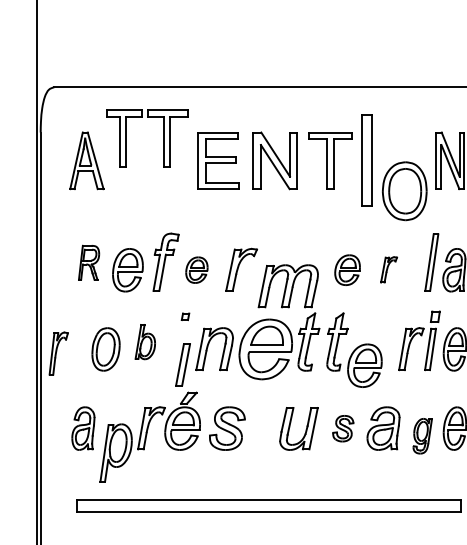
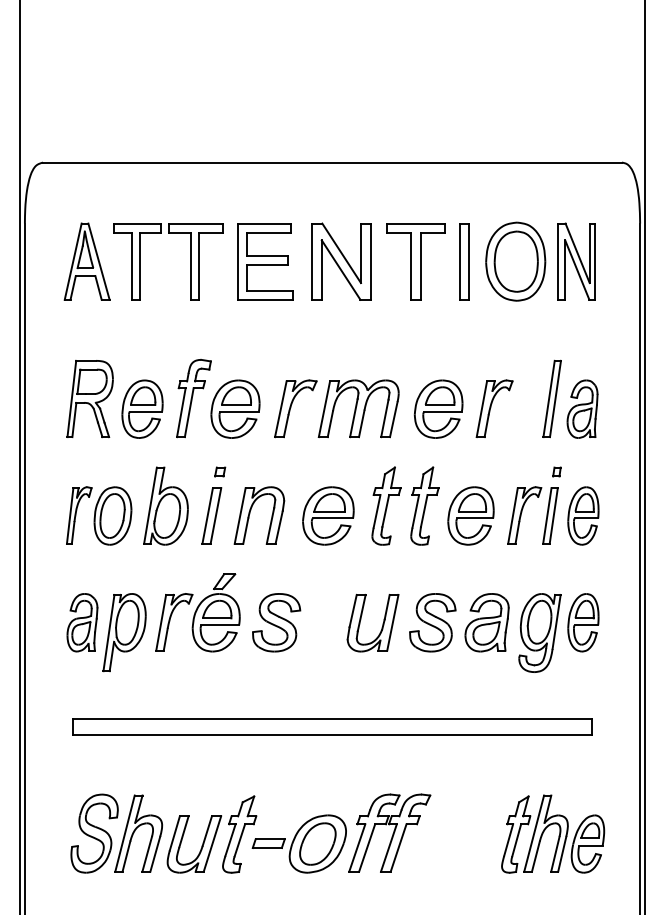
part: (163, 138) -> (190, 261), moved
part: (366, 160) -> (464, 261), size x0.62
part: (404, 191) -> (515, 261), moved
part: (88, 263) -> (89, 399), size x1.67
part: (196, 269) -> (235, 408), size x1.67
part: (347, 269) -> (438, 408), size x1.43
part: (389, 269) -> (494, 408), size x1.67
part: (288, 286) -> (358, 408), moved
part: (434, 316) -> (556, 471), size x0.62
part: (144, 341) -> (165, 505), size x1.67
part: (265, 349) -> (328, 515), size x0.71
part: (58, 353) -> (79, 515), moved
part: (182, 364) -> (211, 515), moved
part: (364, 365) -> (470, 515), moved
part: (343, 428) -> (432, 622), size x1.67
part: (422, 435) -> (539, 632), size x1.67
part: (116, 452) -> (124, 632), moved

